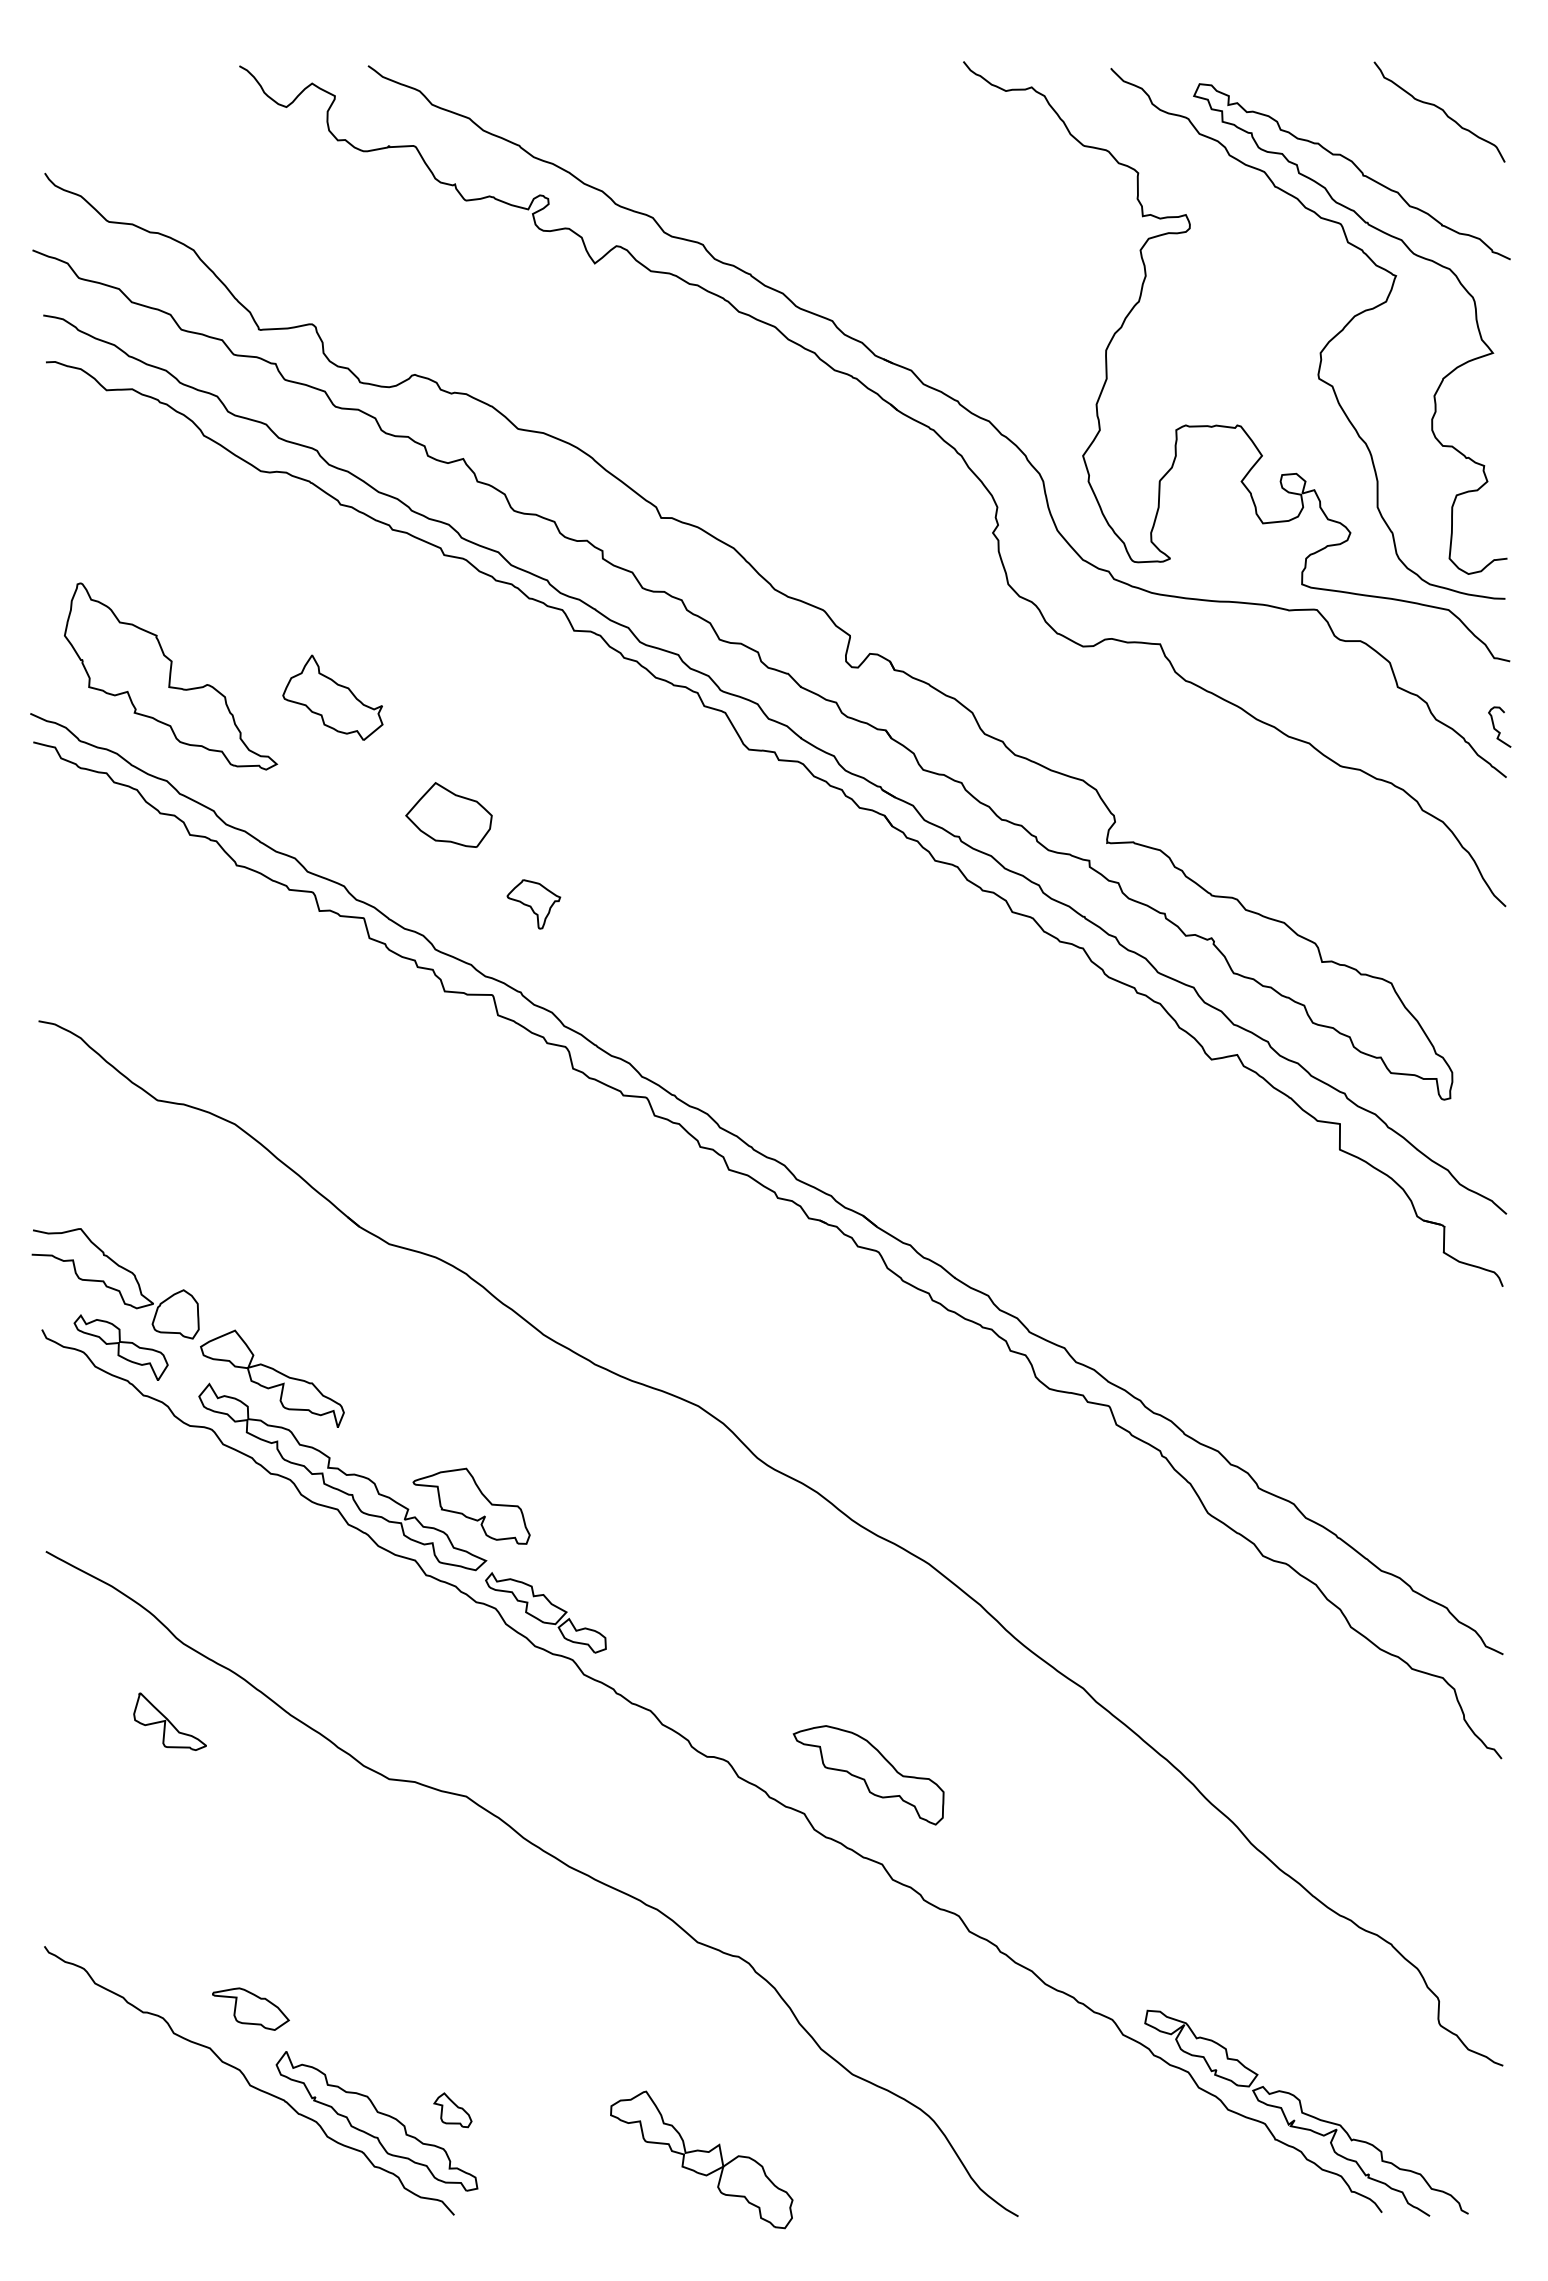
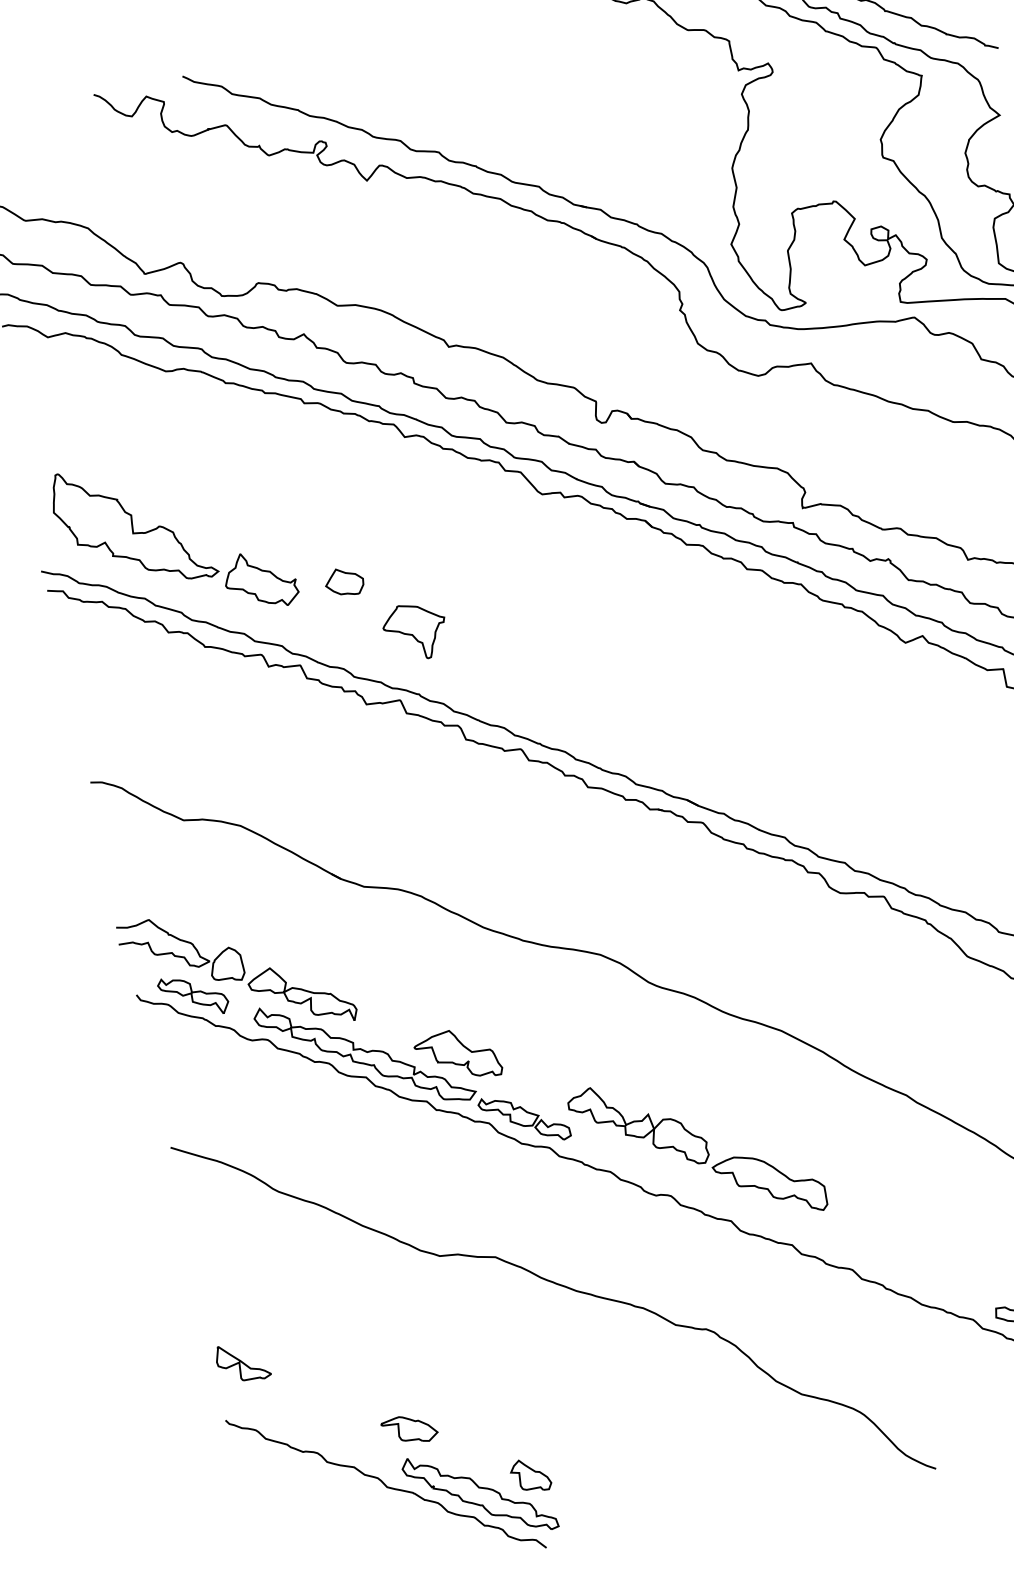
part: (332, 697) -> (260, 580), moved
part: (448, 815) -> (344, 582), size x0.62
part: (533, 904) -> (415, 631), size x1.67
part: (169, 1721) -> (242, 1362), moved
part: (250, 2008) -> (409, 1429), moved
part: (452, 2110) -> (530, 1475), size x1.43
part: (701, 2159) -> (638, 1127), moved

